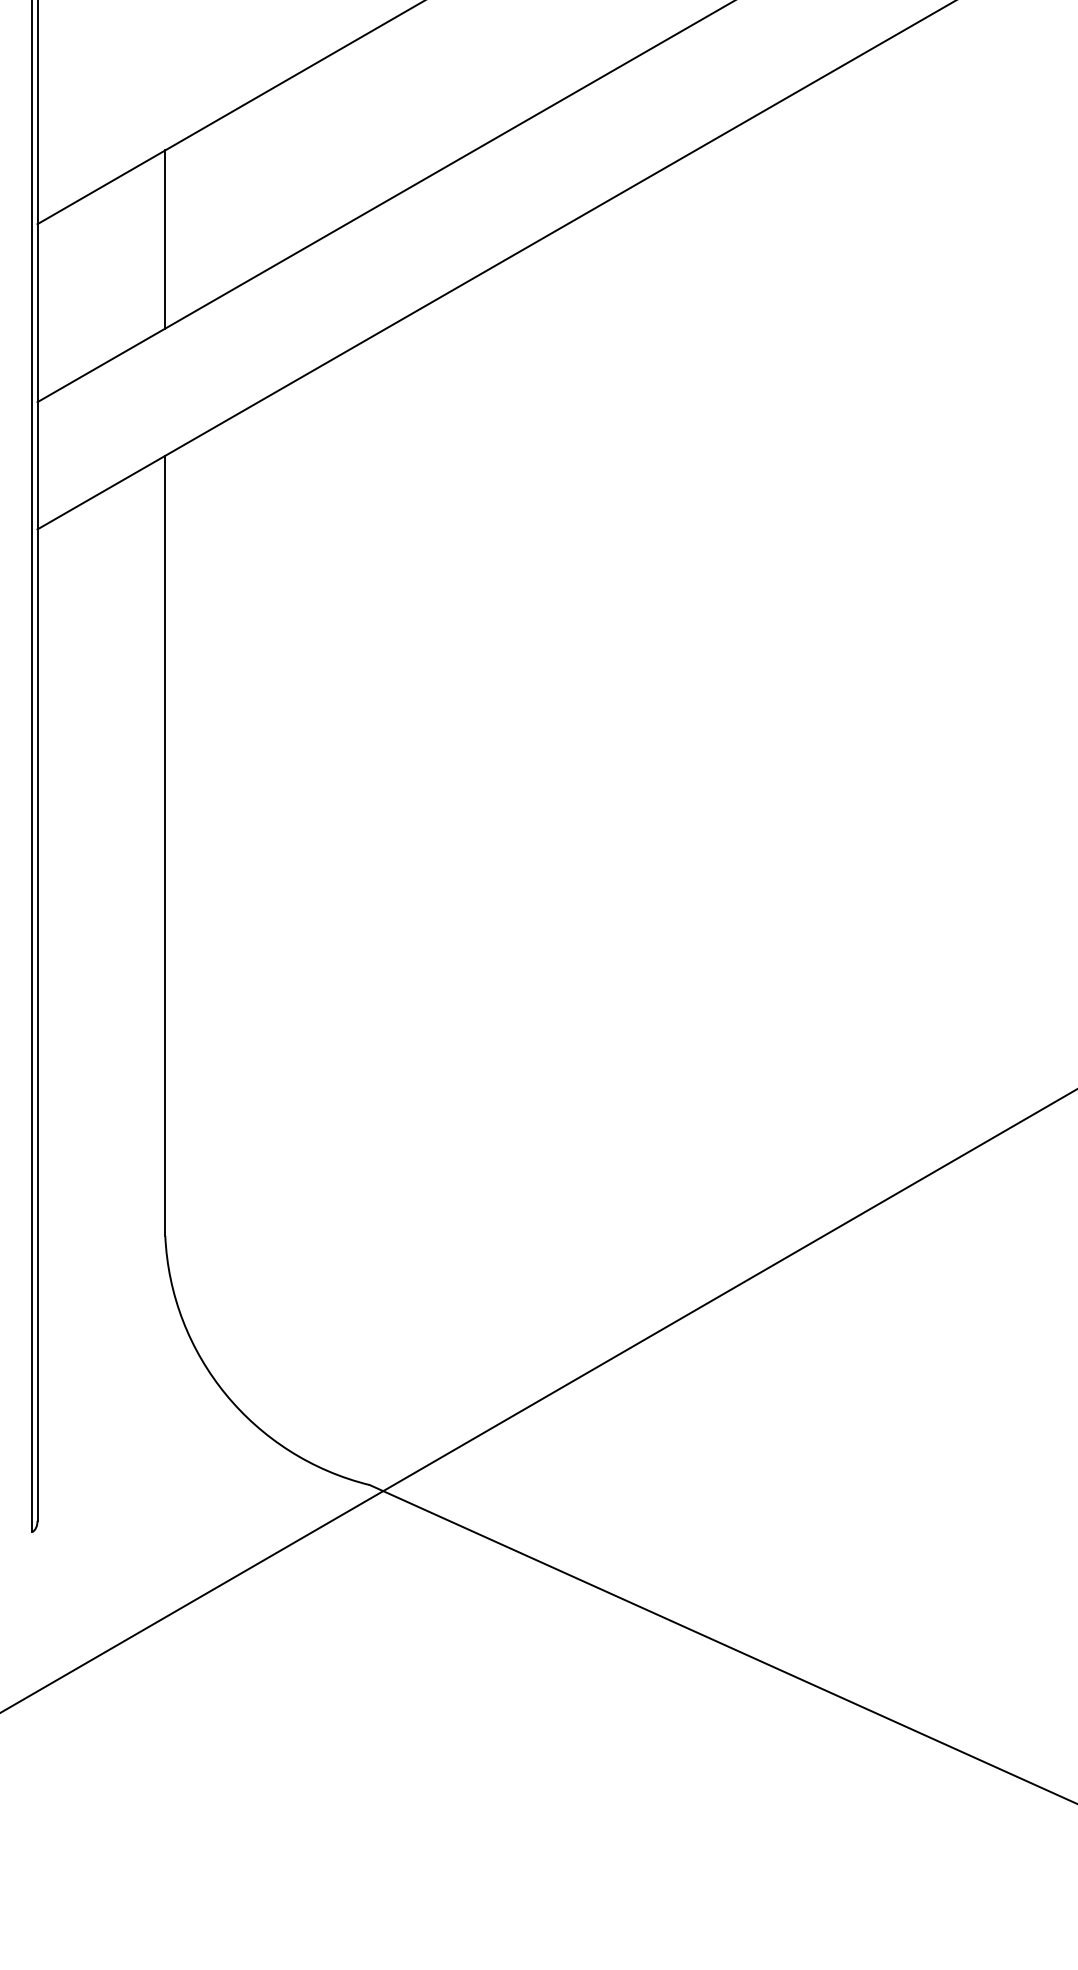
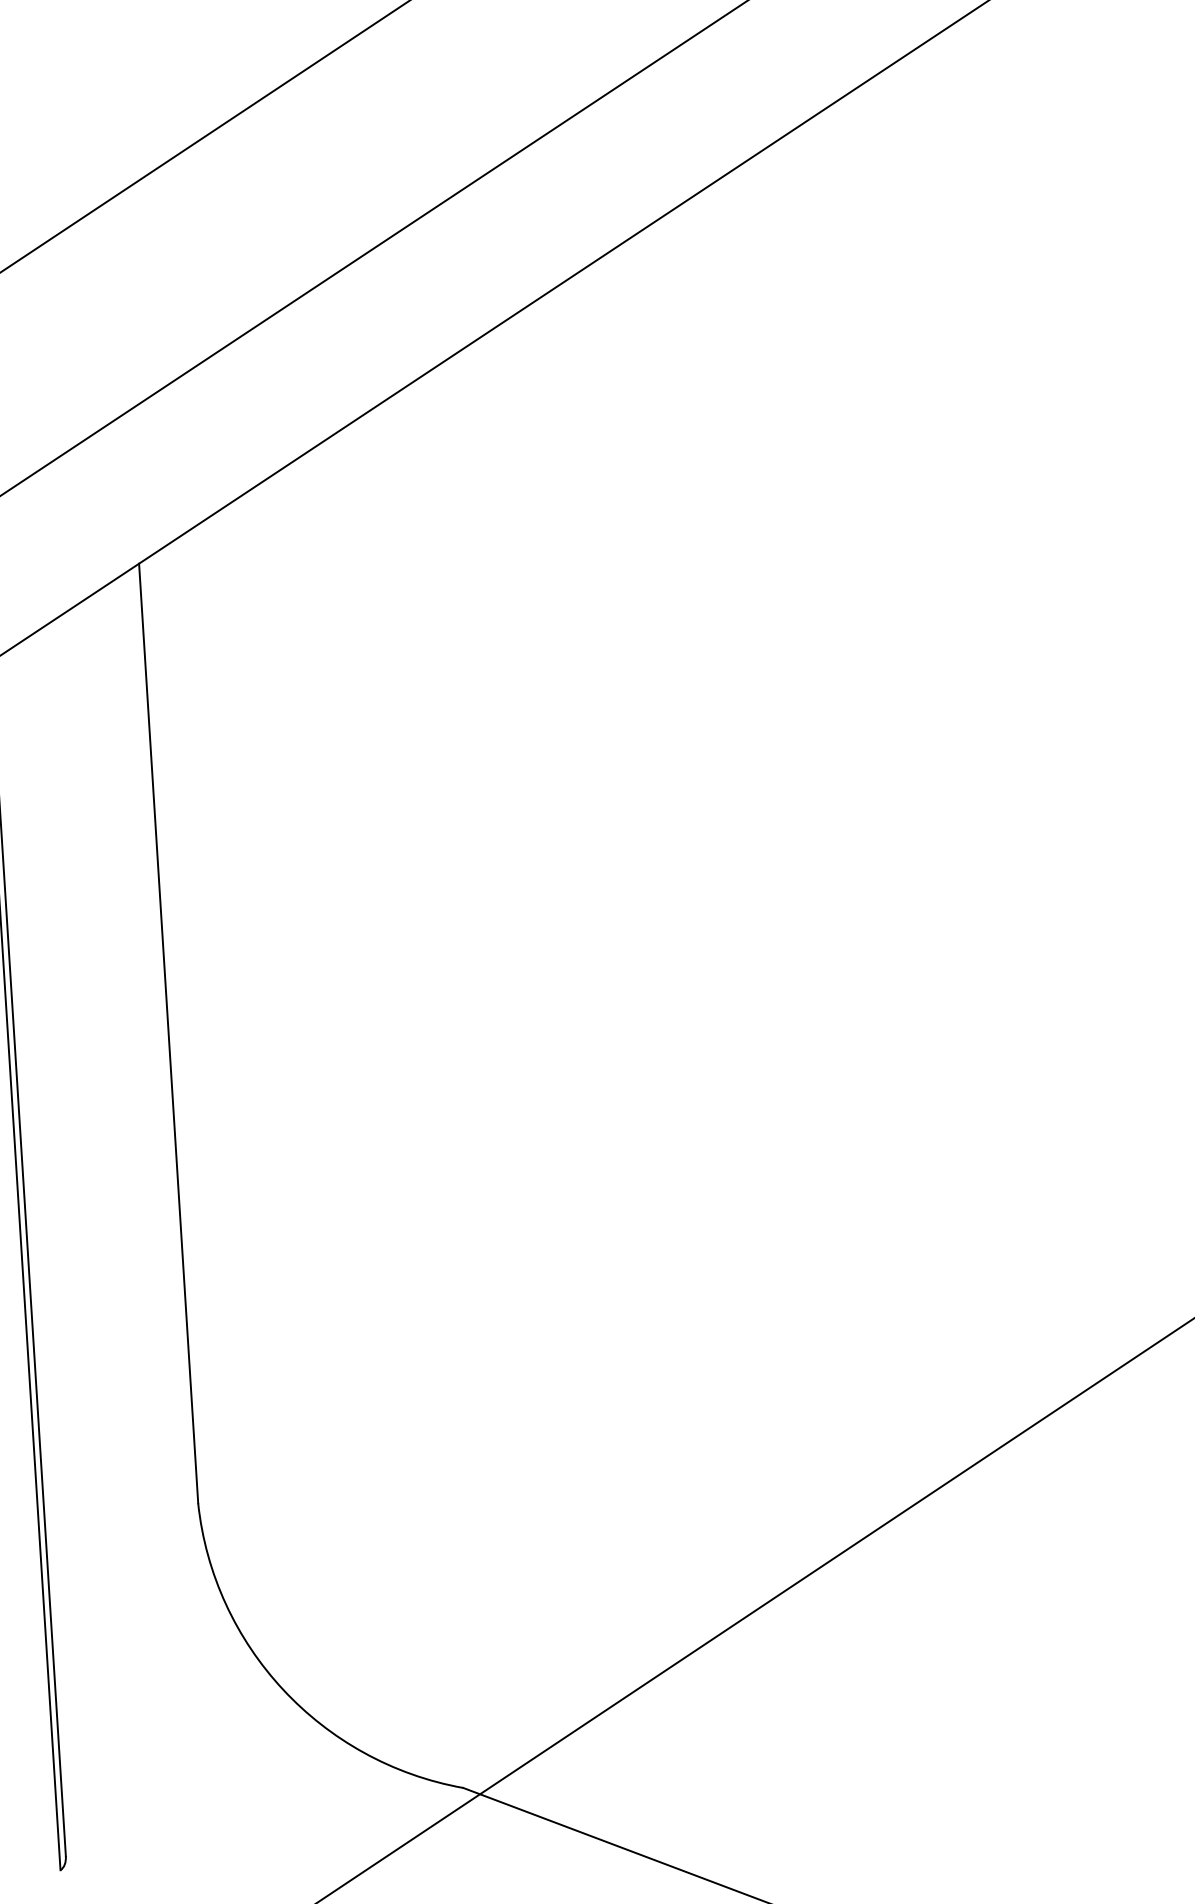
line: (165, 239) -> (122, 303), removed

